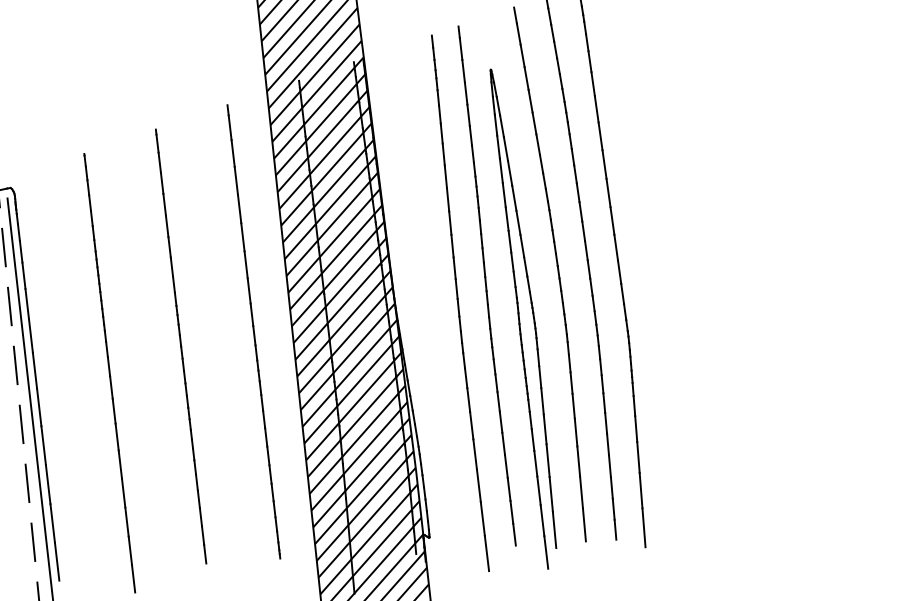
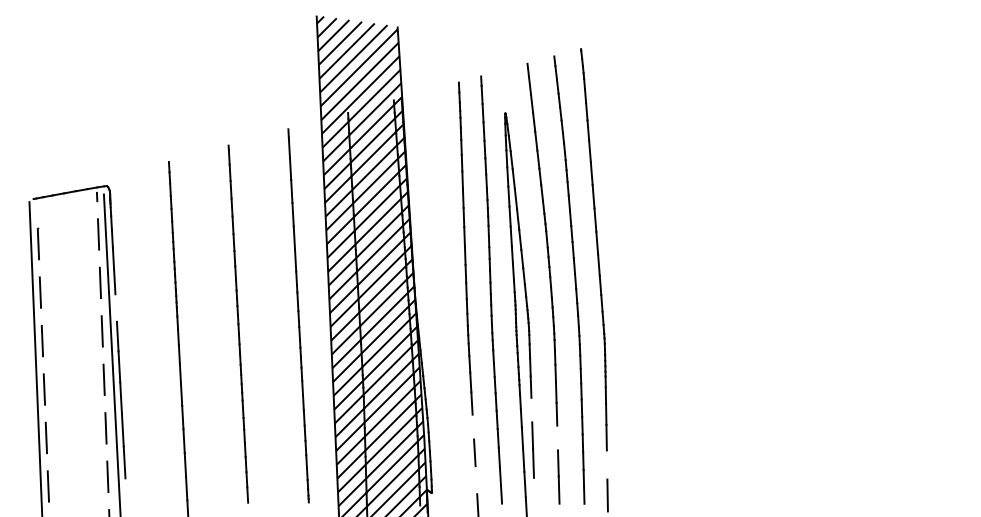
line: (30, 335) -> (115, 307), removed
line: (544, 428) -> (531, 409), removed
line: (475, 453) -> (473, 426), removed
line: (578, 460) -> (557, 437), removed
line: (640, 490) -> (606, 464), removed
line: (482, 519) -> (476, 480), removed
line: (554, 529) -> (534, 492), removed
line: (57, 561) -> (126, 493), removed

